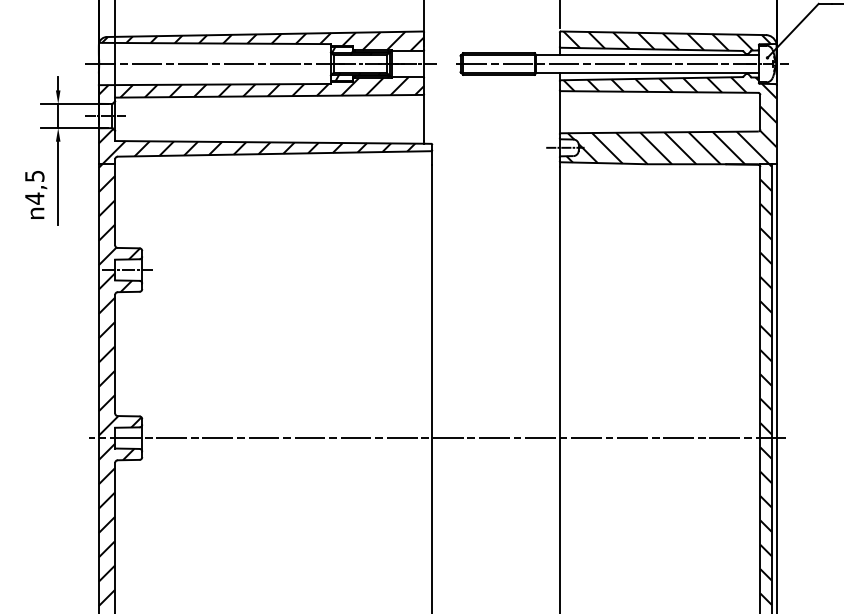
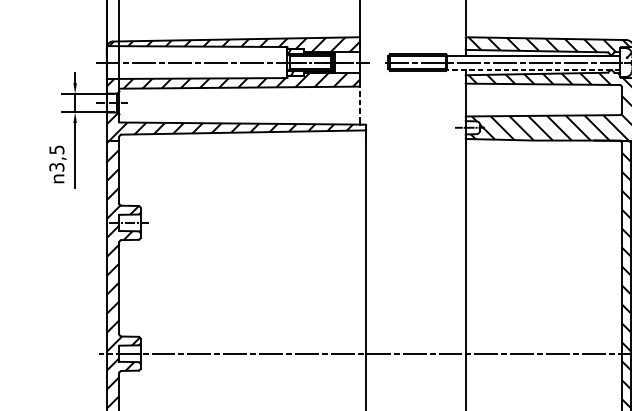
line: (647, 72) -> (533, 69), solid -> dashed
line: (424, 117) -> (360, 104), solid -> dashed
text: (34, 198) -> (56, 167), 4,5 -> 3,5

